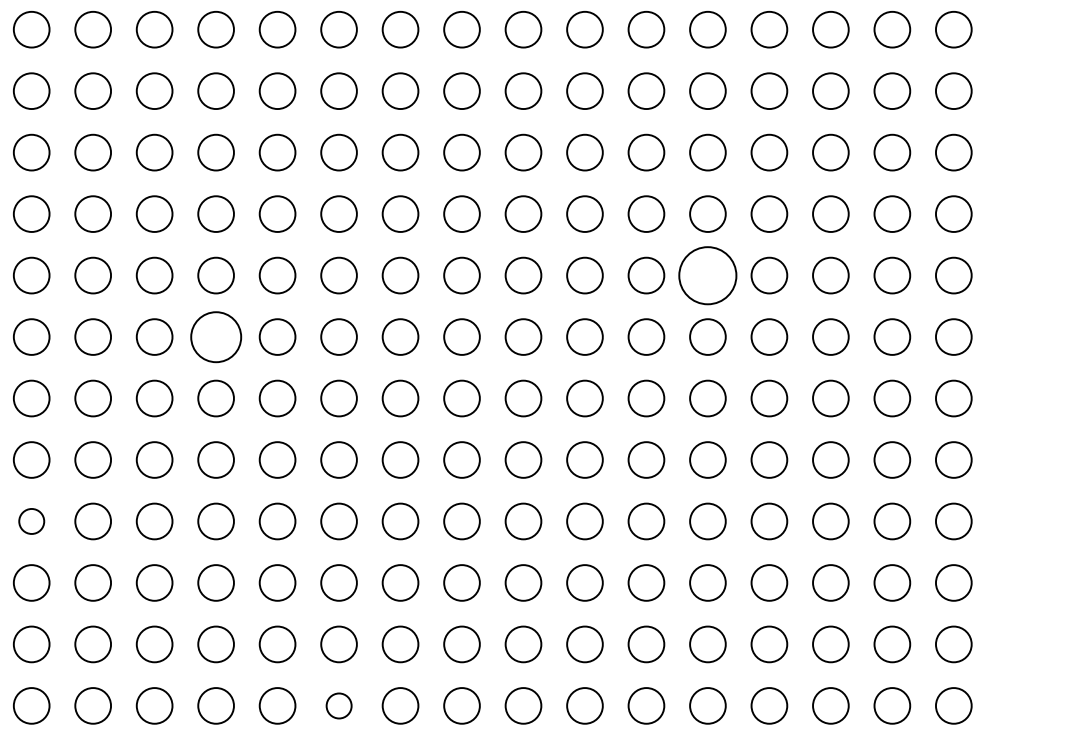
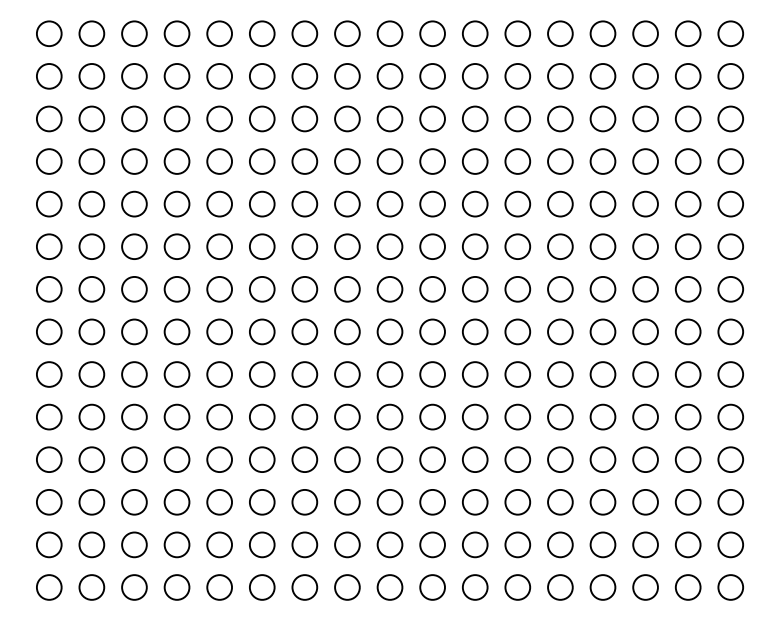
circle: (708, 274) -> (560, 203), size x0.62
circle: (215, 336) -> (219, 246), size x0.71
circle: (31, 521) -> (91, 374), size x1.43
circle: (338, 706) -> (304, 502), size x1.43

